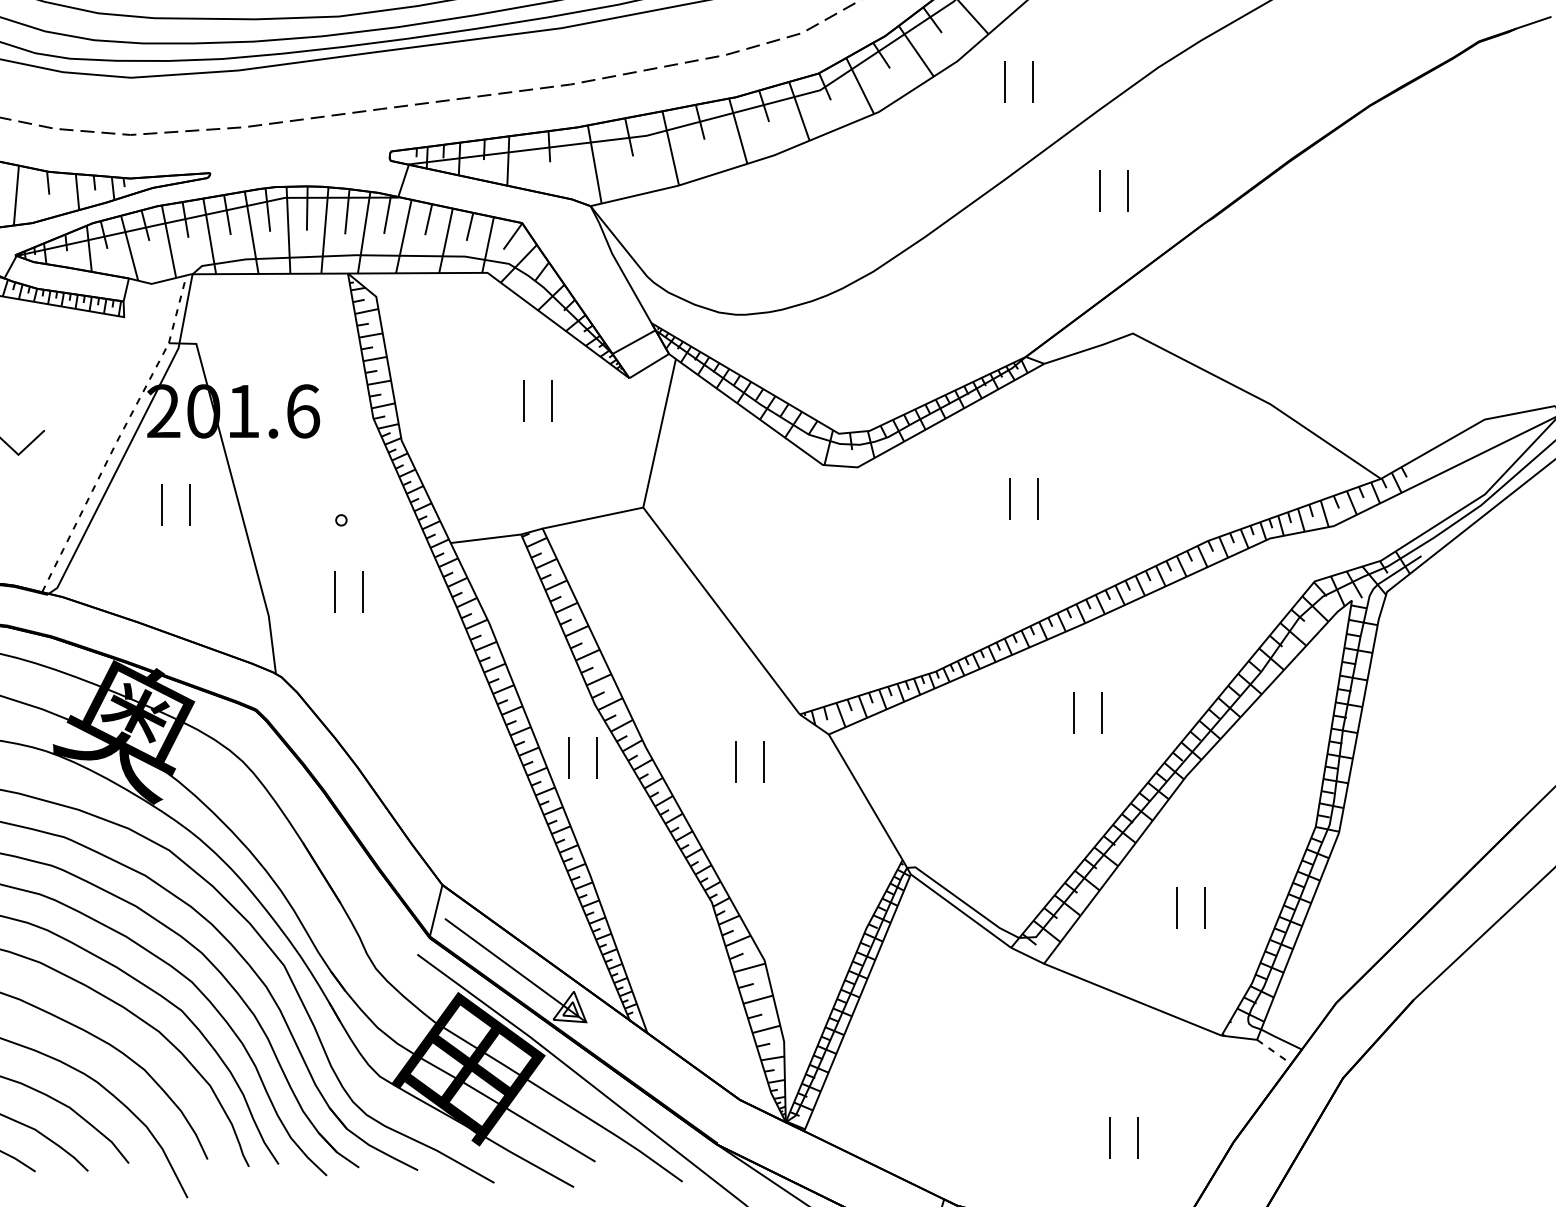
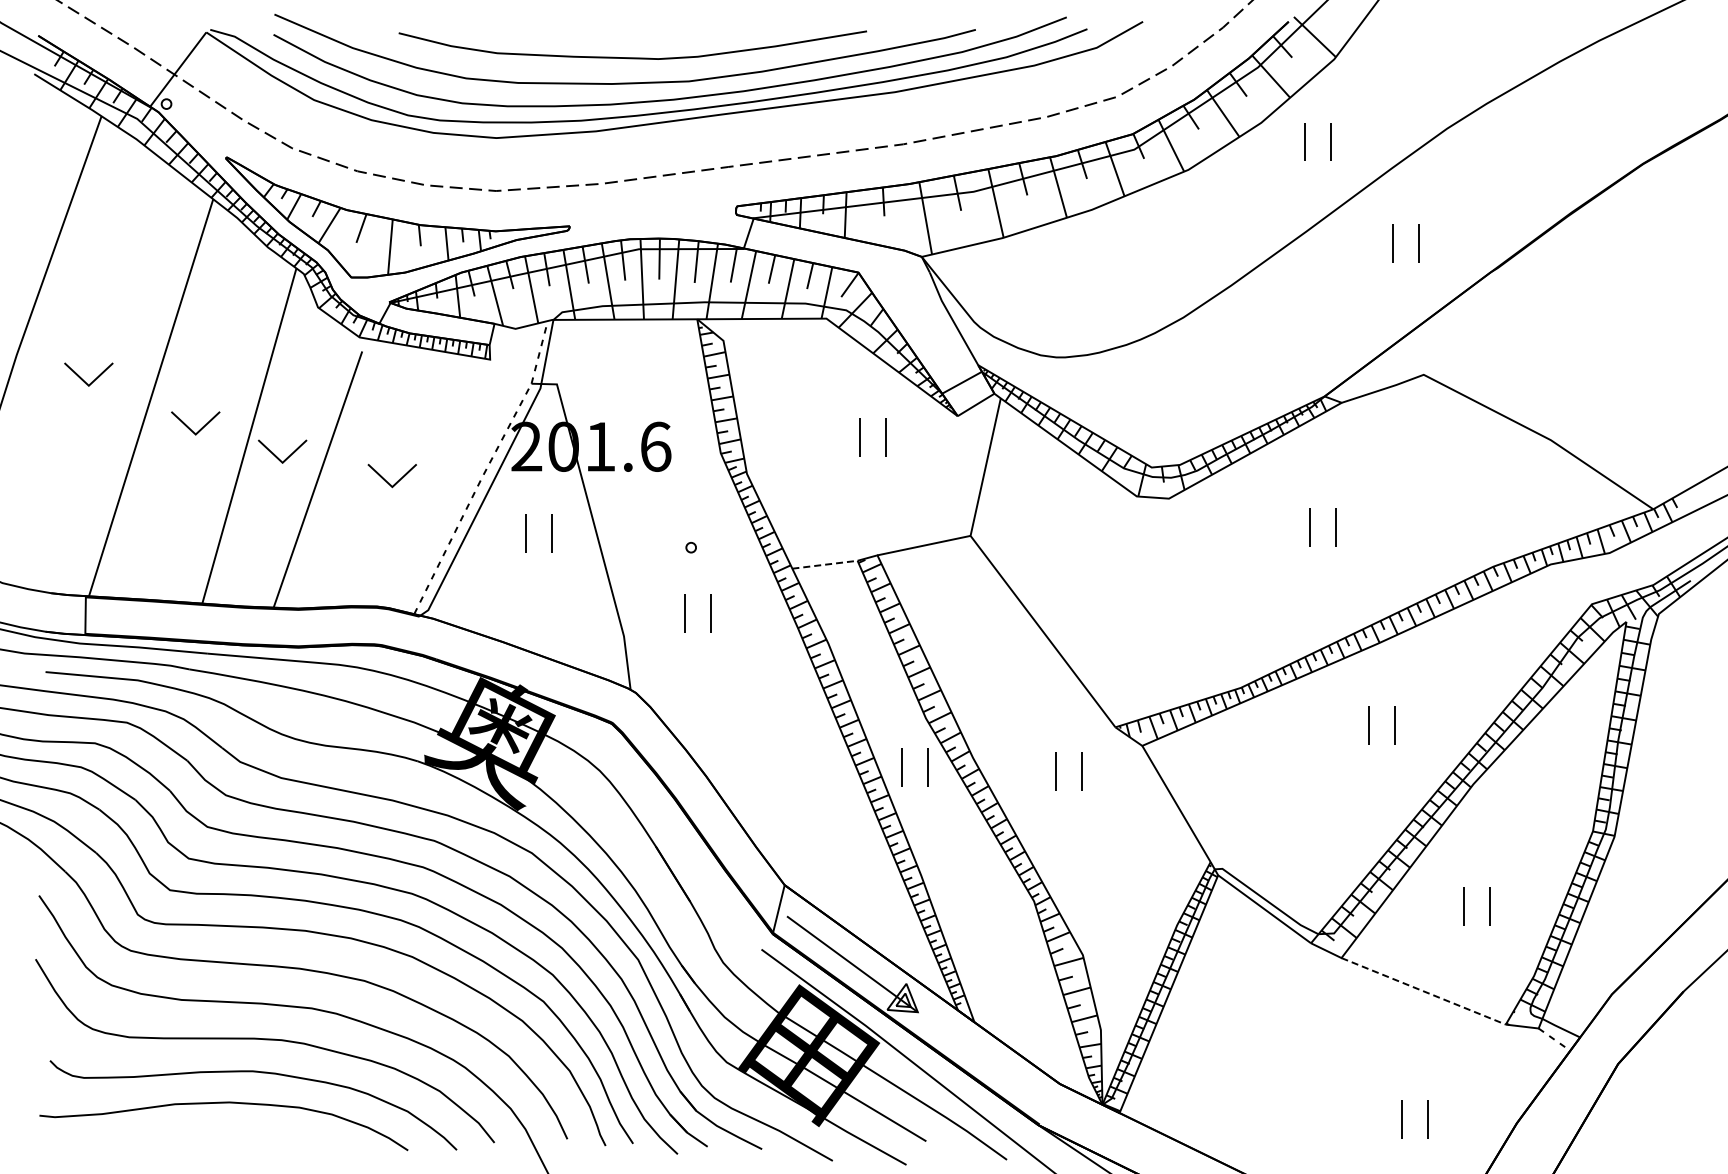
line: (485, 538) -> (824, 564), solid -> dashed
line: (1132, 999) -> (1423, 991), solid -> dashed

